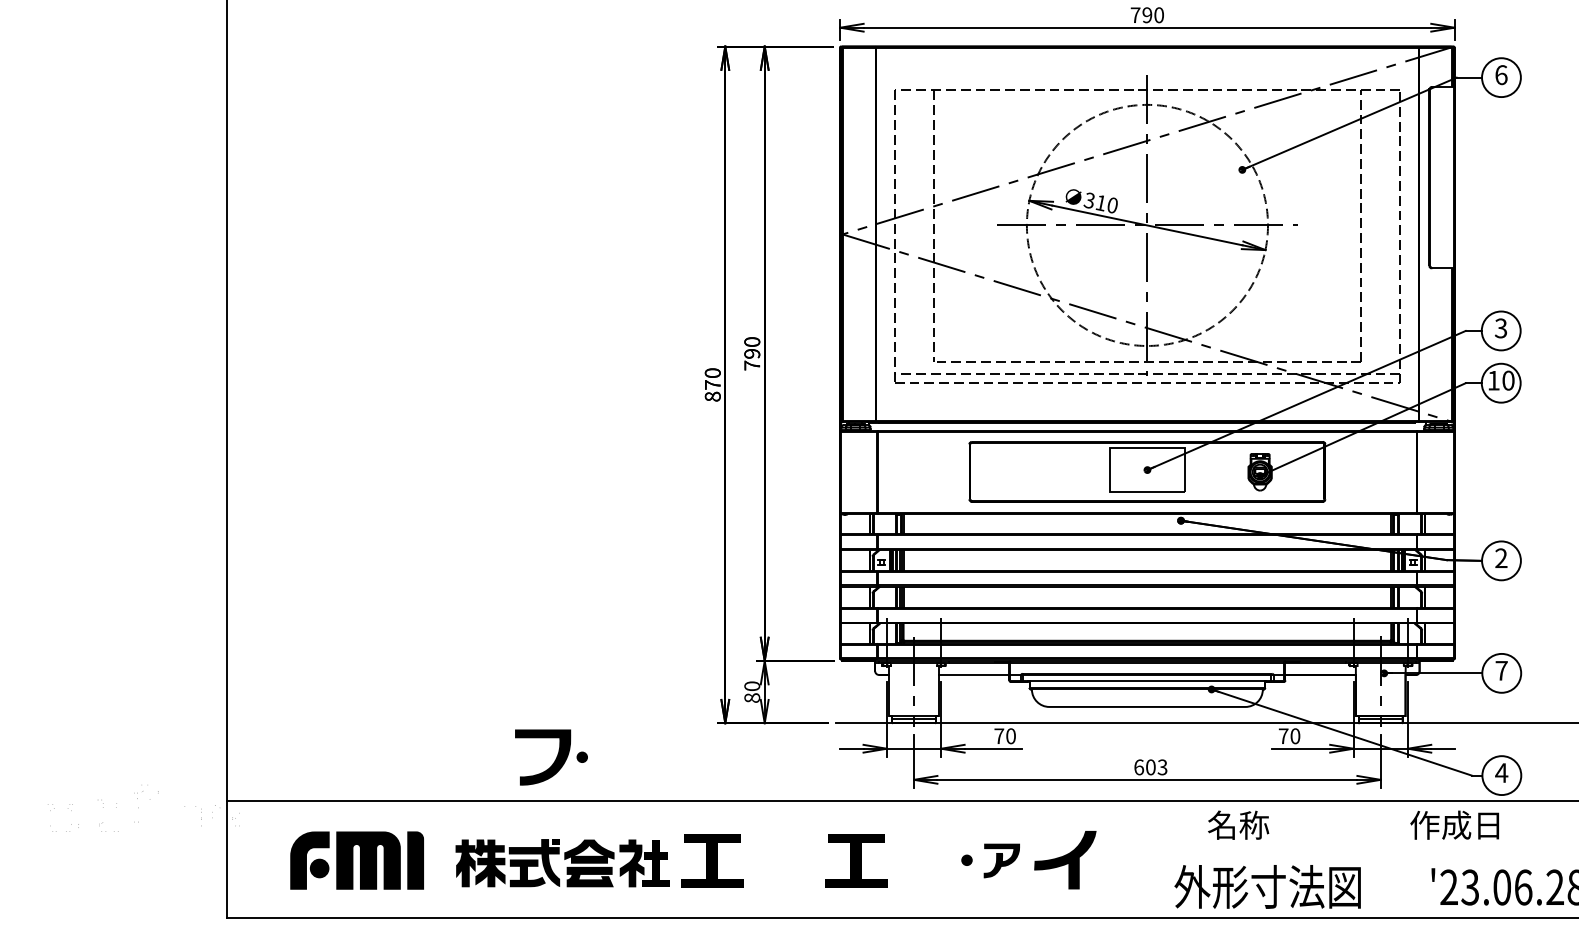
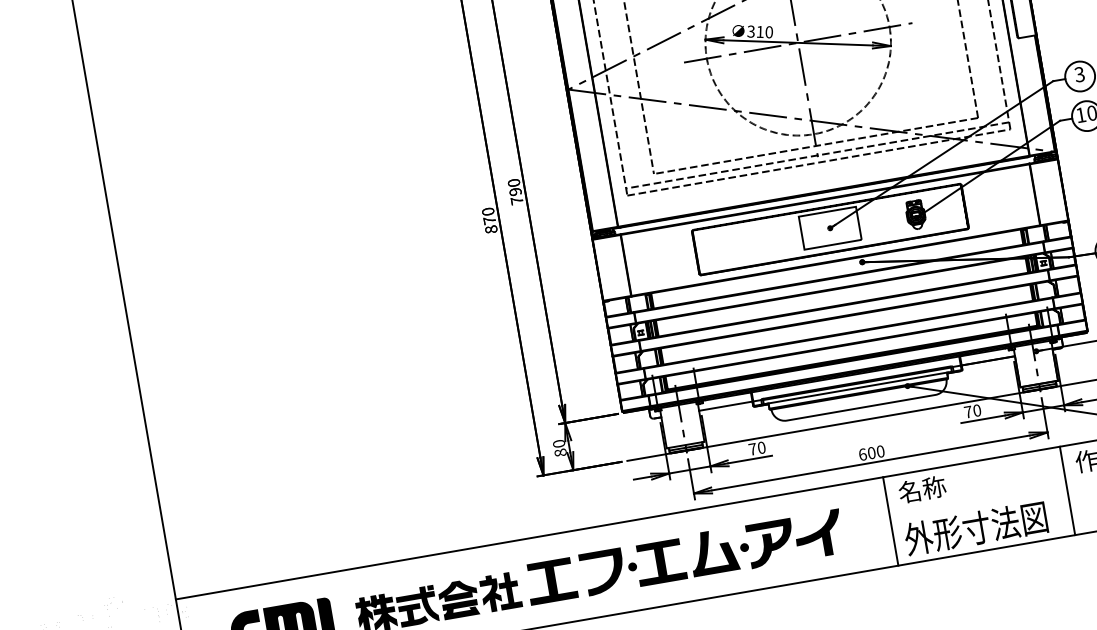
part: (551, 757) -> (609, 571), moved
text: (1162, 767) -> (880, 451), 603 -> 600
text: (1238, 824) -> (922, 488), moved
line: (1160, 858) -> (890, 520), added
line: (1393, 858) -> (1067, 490), added
fill: (926, 859) -> (713, 552), added
part: (1001, 860) -> (770, 543), size x1.67

